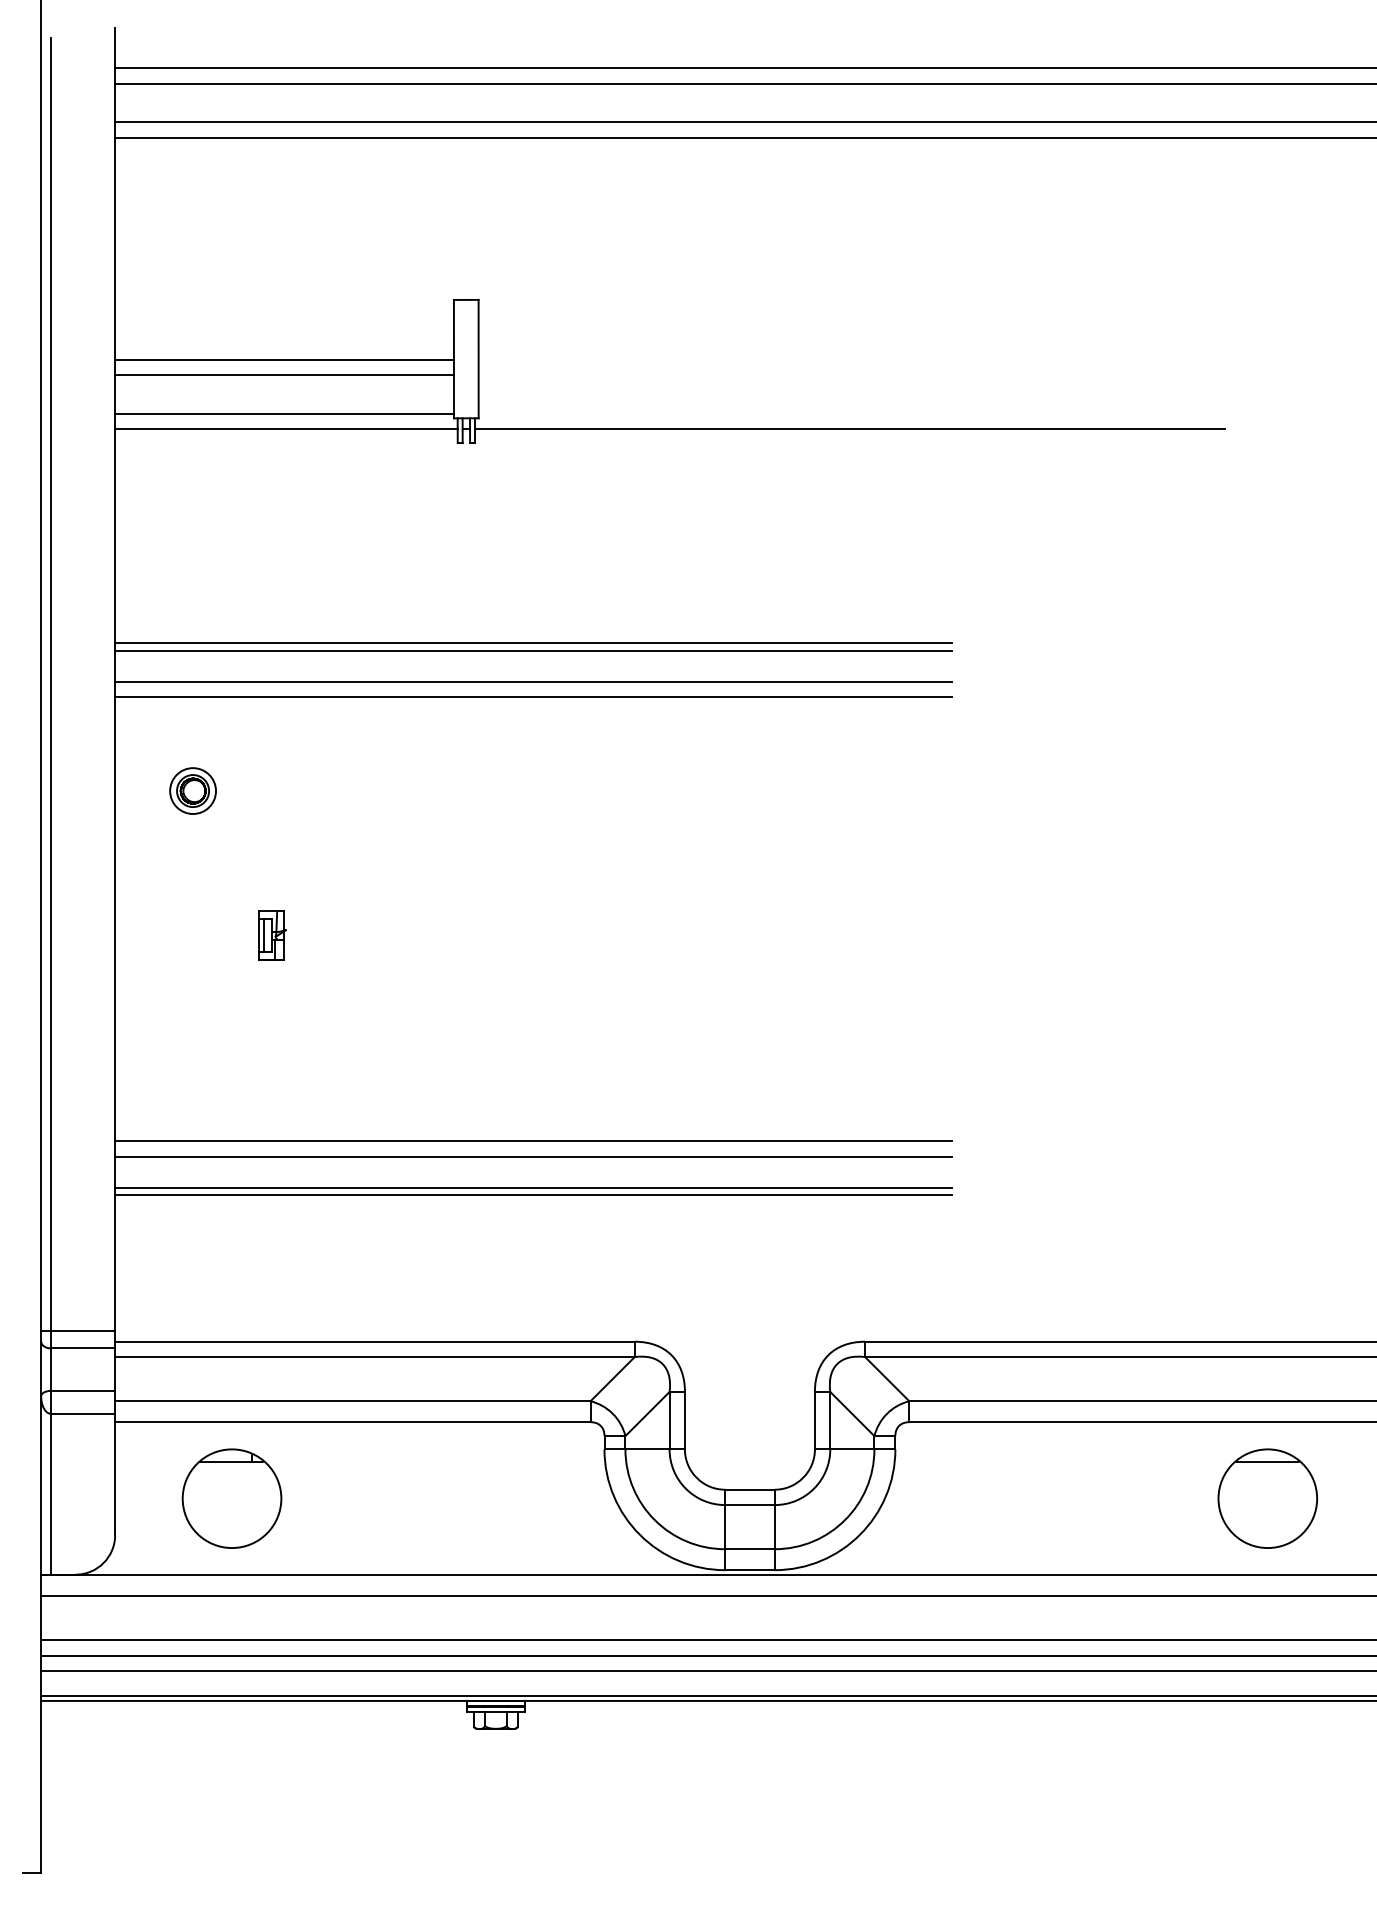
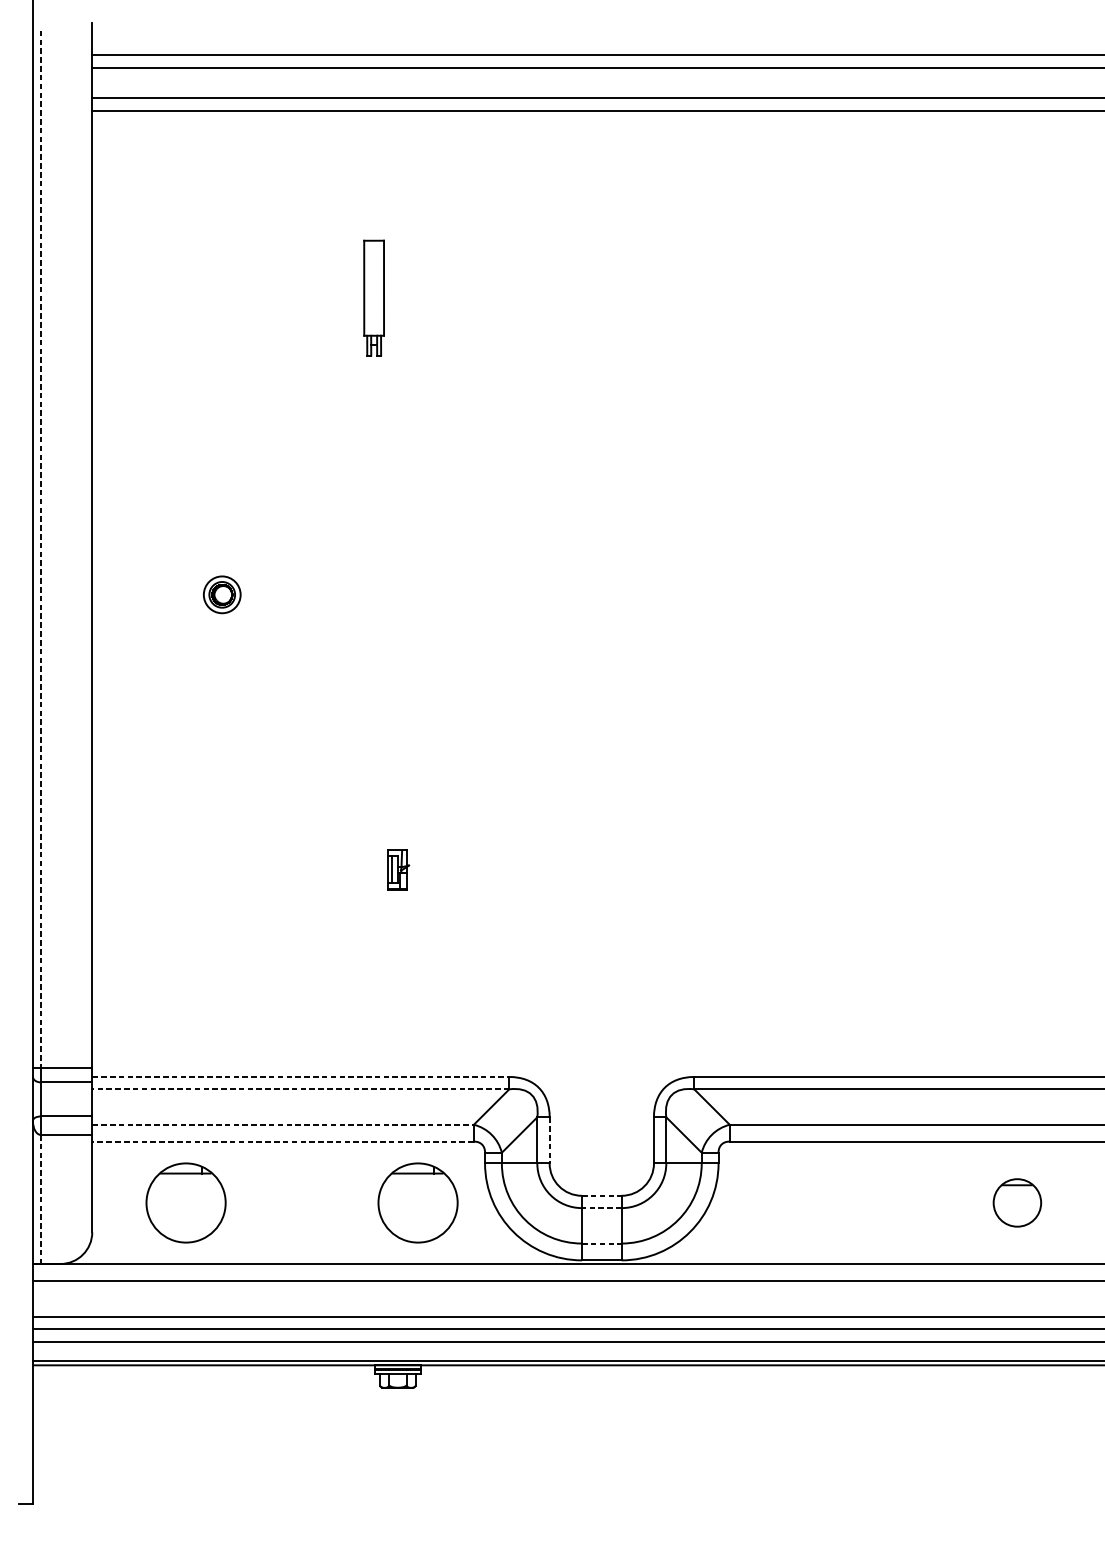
line: (284, 359) -> (228, 288), removed
line: (284, 375) -> (228, 301), removed
line: (284, 413) -> (228, 331), removed
line: (286, 429) -> (229, 344), removed
line: (849, 429) -> (681, 344), removed
line: (533, 643) -> (428, 516), removed
line: (533, 650) -> (428, 522), removed
line: (533, 681) -> (428, 547), removed
line: (51, 685) -> (41, 550), solid -> dashed
line: (533, 697) -> (428, 559), removed
part: (192, 790) -> (221, 594), moved
part: (272, 935) -> (398, 869), moved
line: (533, 1141) -> (428, 916), removed
line: (533, 1156) -> (428, 928), removed
line: (533, 1187) -> (428, 953), removed
line: (533, 1194) -> (428, 958), removed
line: (374, 1341) -> (300, 1076), solid -> dashed
line: (374, 1357) -> (300, 1089), solid -> dashed
line: (352, 1401) -> (282, 1124), solid -> dashed
line: (684, 1420) -> (549, 1140), solid -> dashed
line: (352, 1422) -> (282, 1141), solid -> dashed
line: (749, 1489) -> (601, 1195), solid -> dashed
line: (51, 1494) -> (41, 1199), solid -> dashed
part: (520, 1498) -> (417, 1202), added
part: (1267, 1498) -> (1017, 1202), size x0.6
line: (749, 1505) -> (601, 1208), solid -> dashed
line: (749, 1549) -> (601, 1243), solid -> dashed

